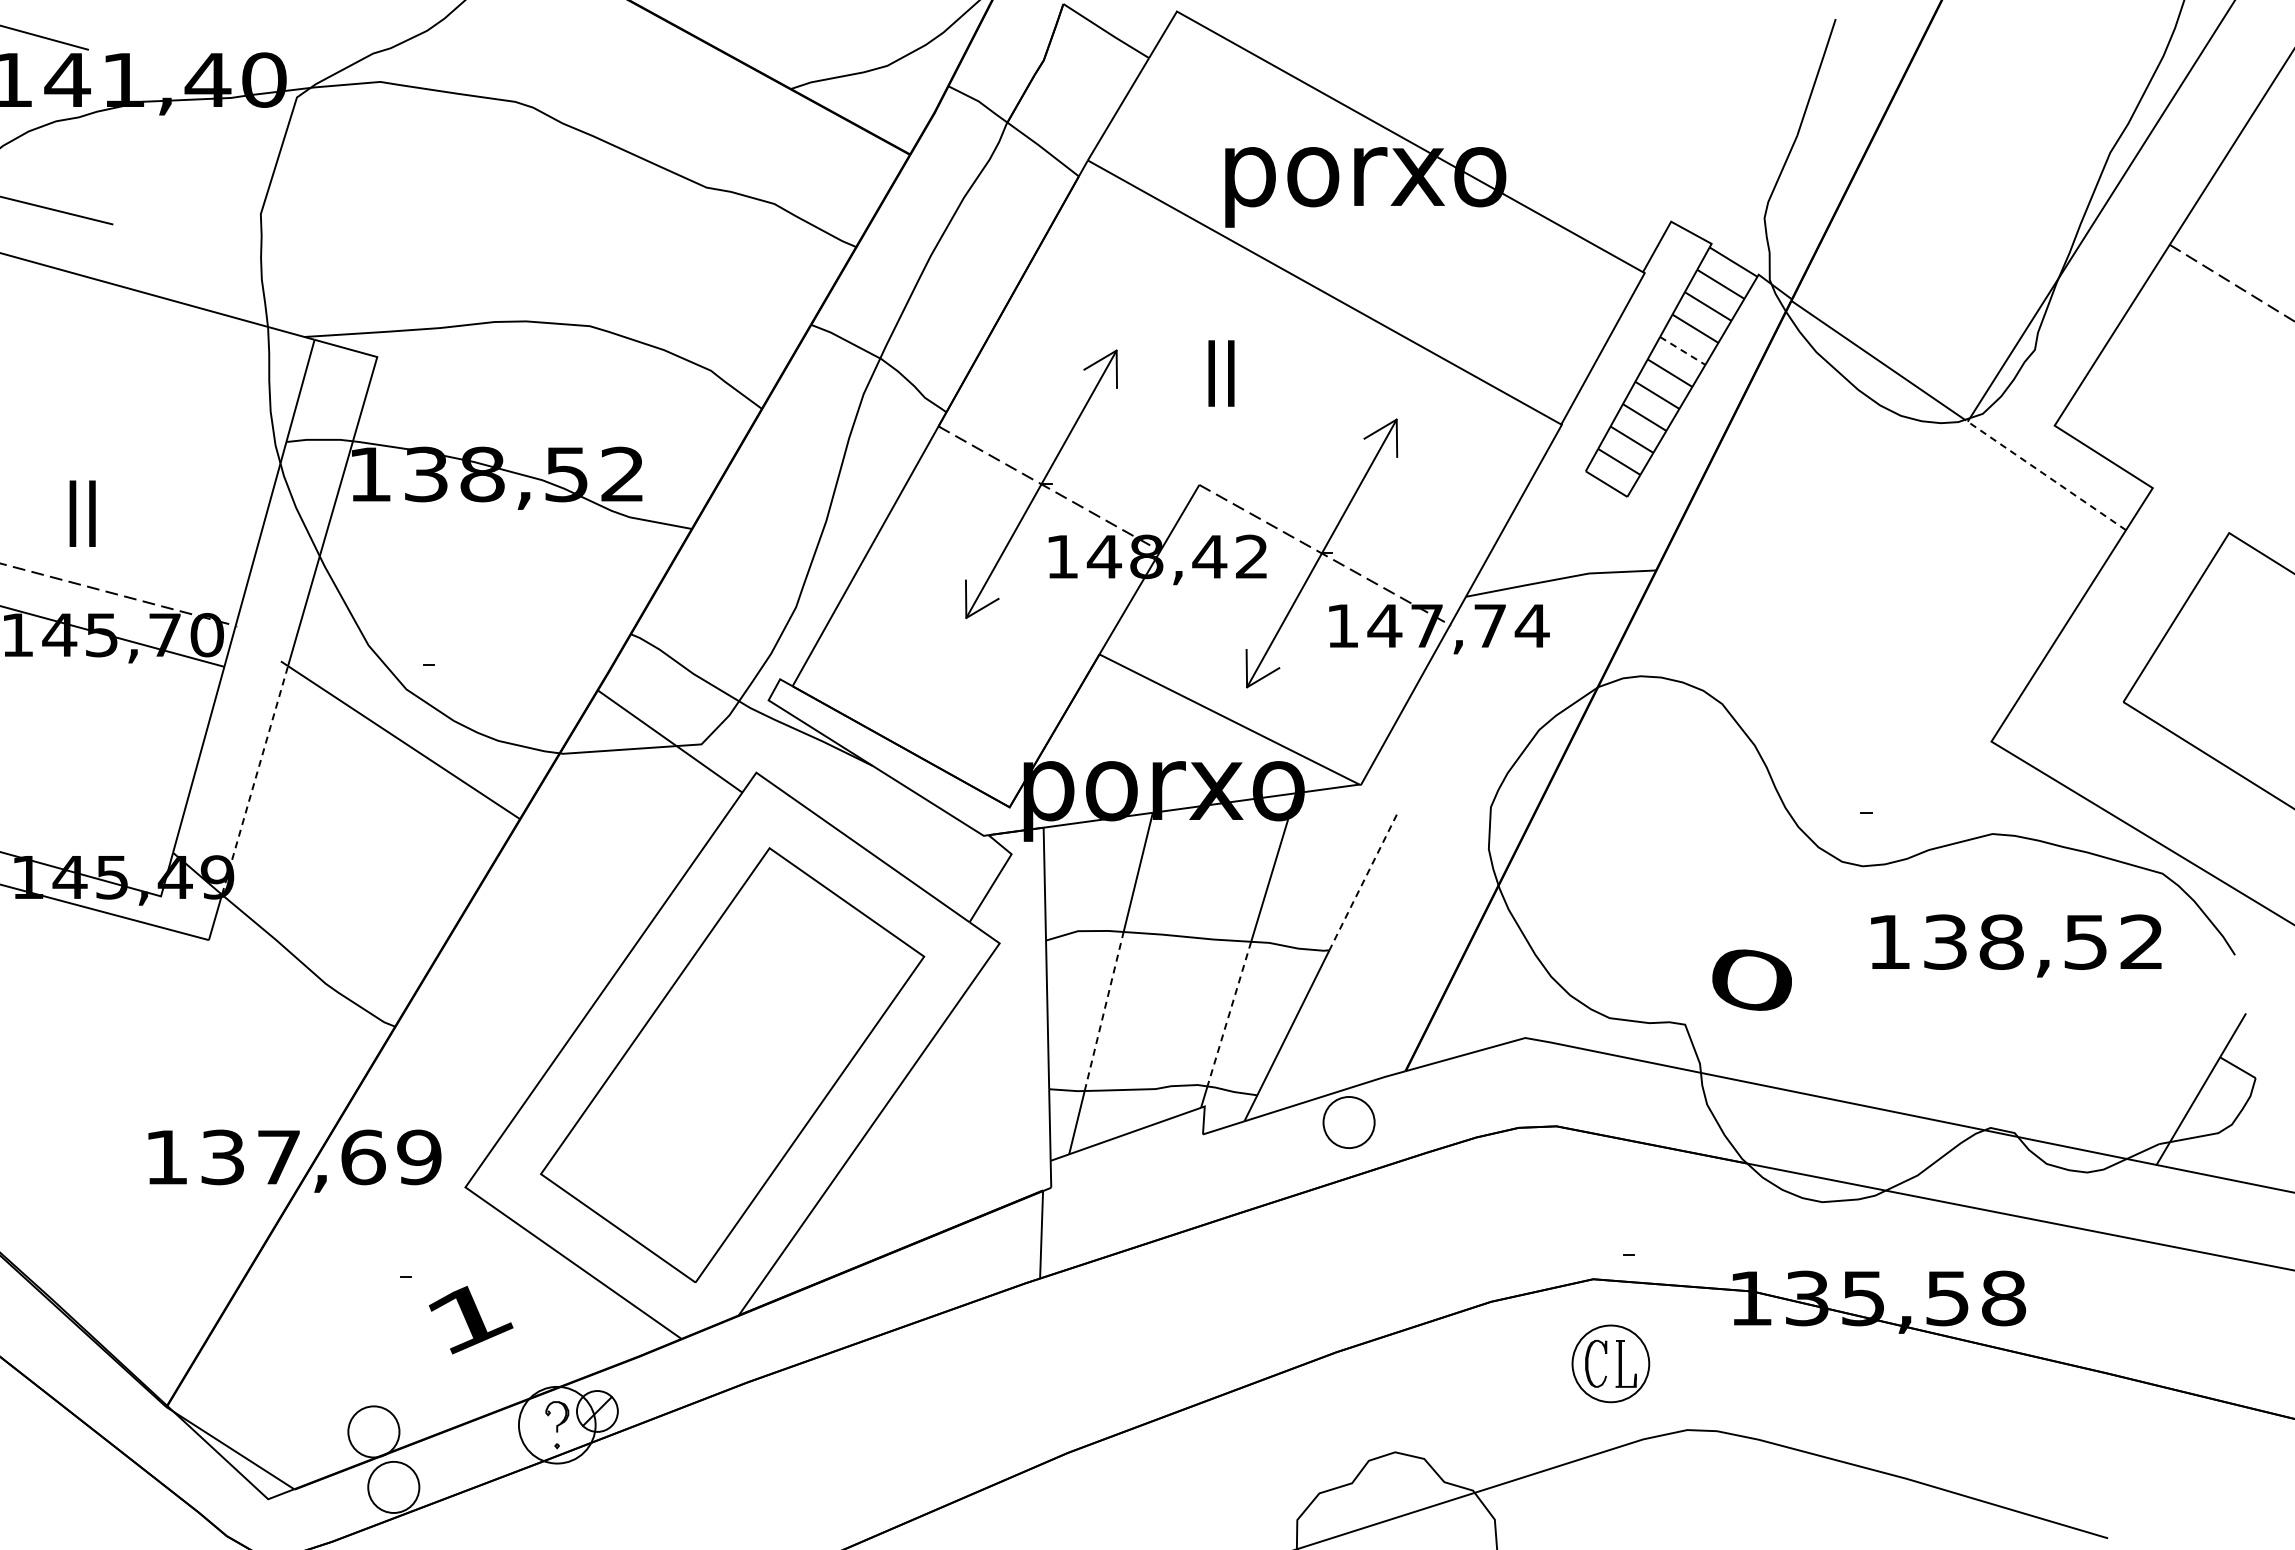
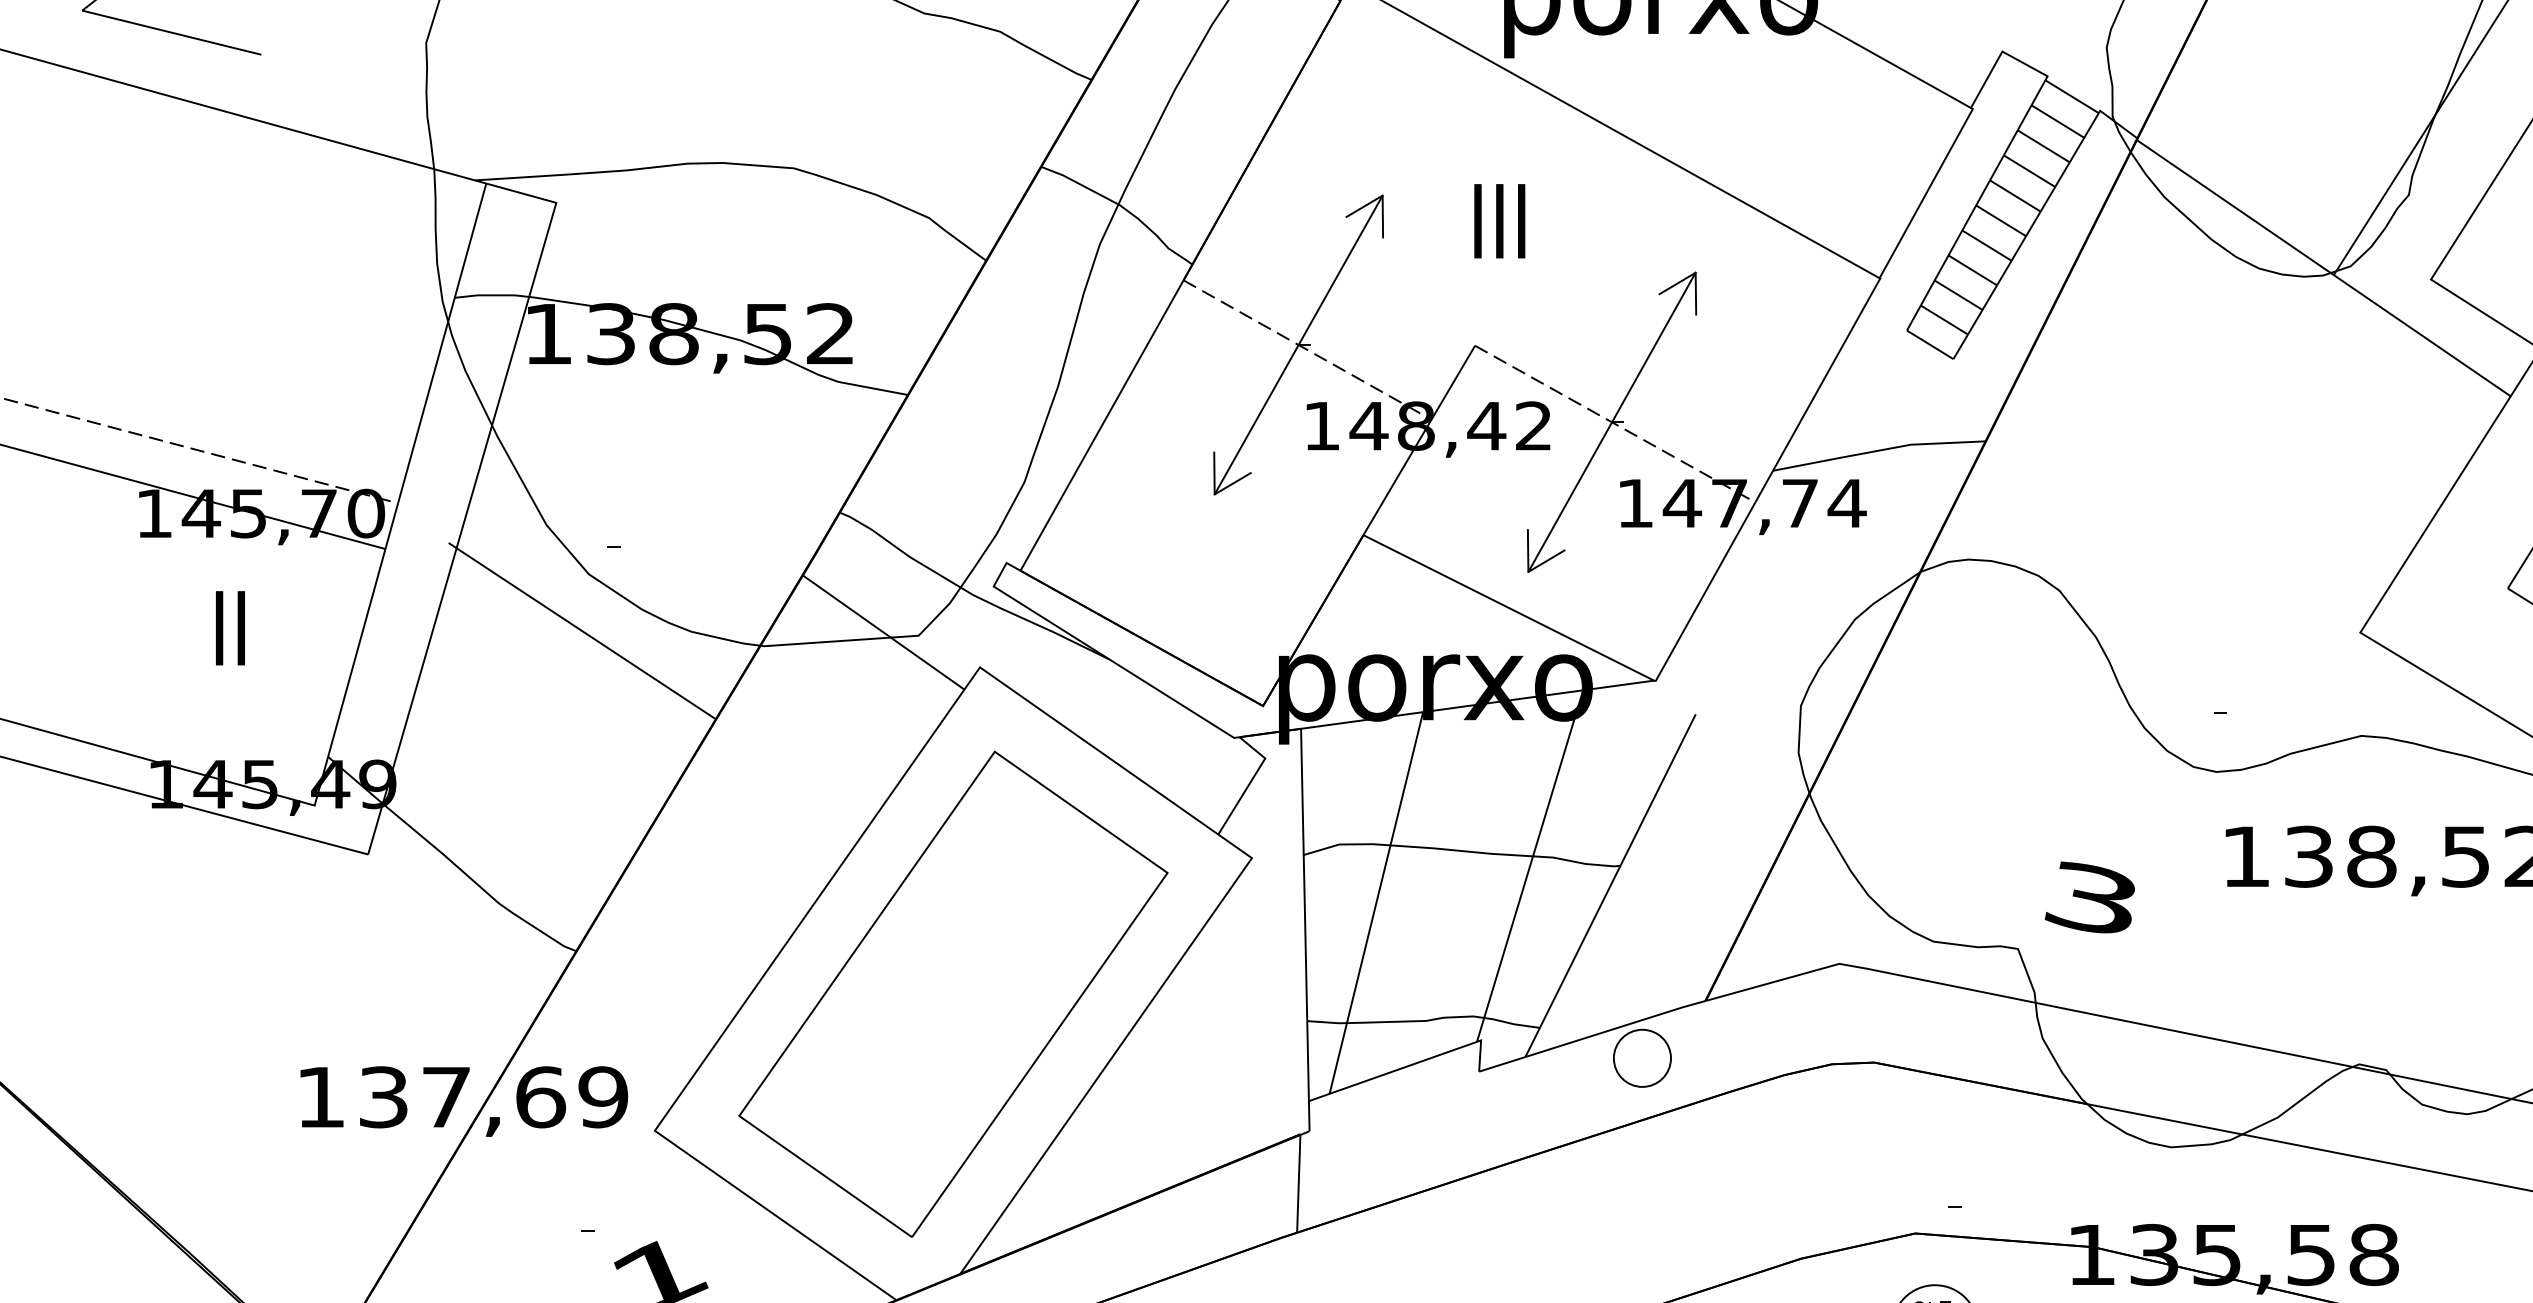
line: (1682, 350) -> (2015, 195), dashed -> solid
text: (1221, 373) -> (1499, 221), II -> III
line: (2045, 475) -> (2420, 335), dashed -> solid
text: (82, 513) -> (230, 628), moved
line: (255, 780) -> (420, 676), dashed -> solid
line: (1363, 882) -> (1658, 790), dashed -> solid
text: (1750, 978) -> (2091, 897), 0 -> 3
line: (1104, 1011) -> (1369, 934), dashed -> solid
line: (1229, 1014) -> (1508, 937), dashed -> solid

